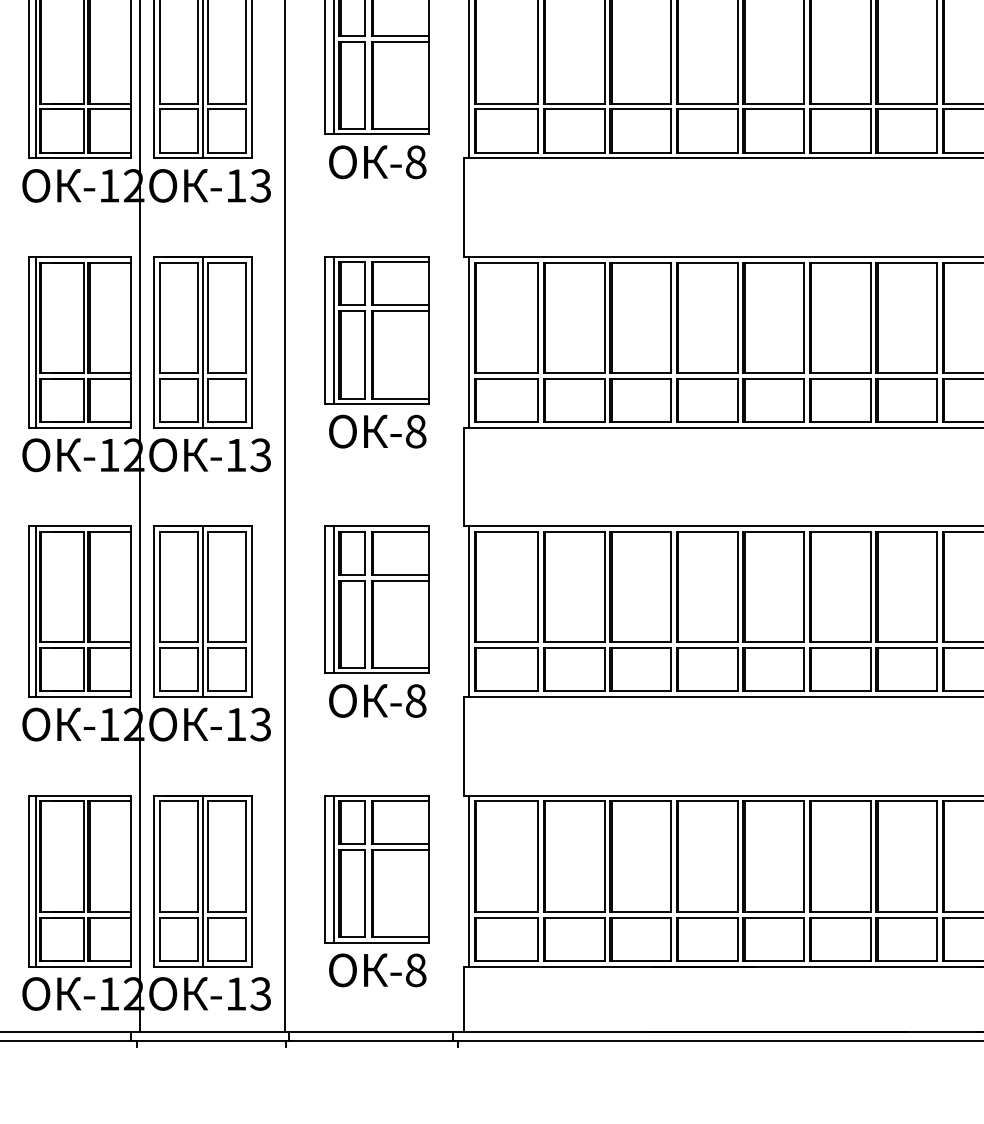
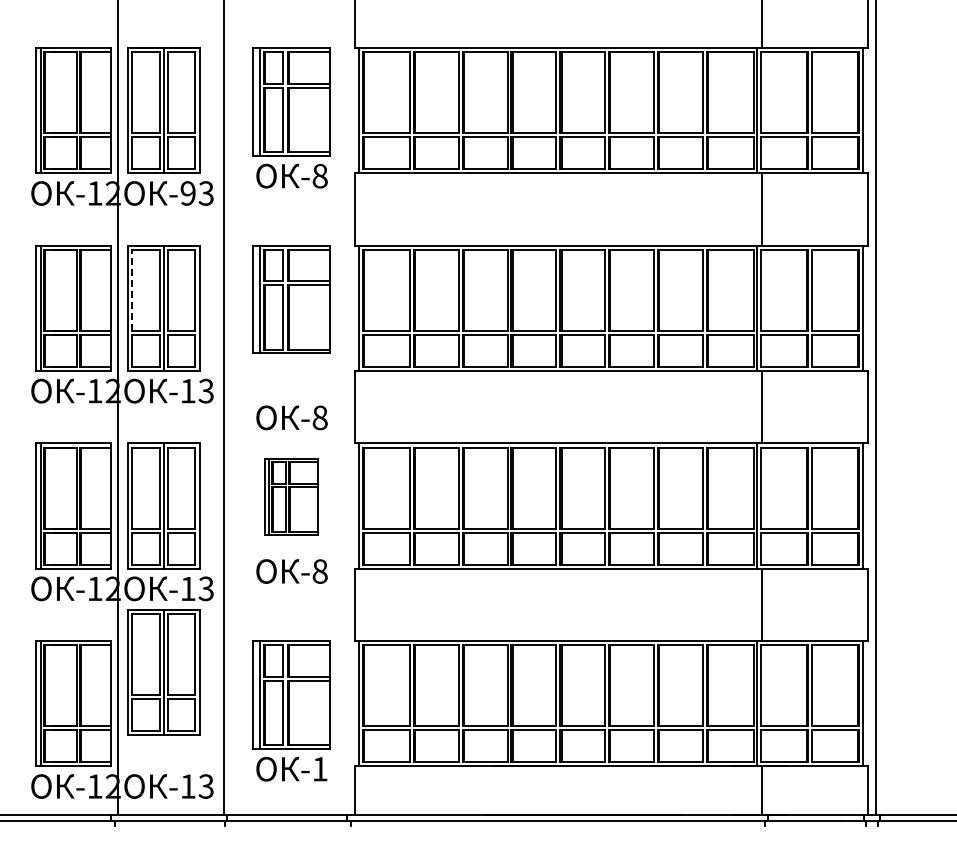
text: (235, 185) -> (187, 193), -13 -> -93
line: (160, 318) -> (132, 290), solid -> dashed
text: (376, 431) -> (291, 417), moved
part: (376, 598) -> (291, 496), size x0.7
part: (202, 880) -> (163, 672), moved
text: (415, 970) -> (319, 769), -8 -> -1

